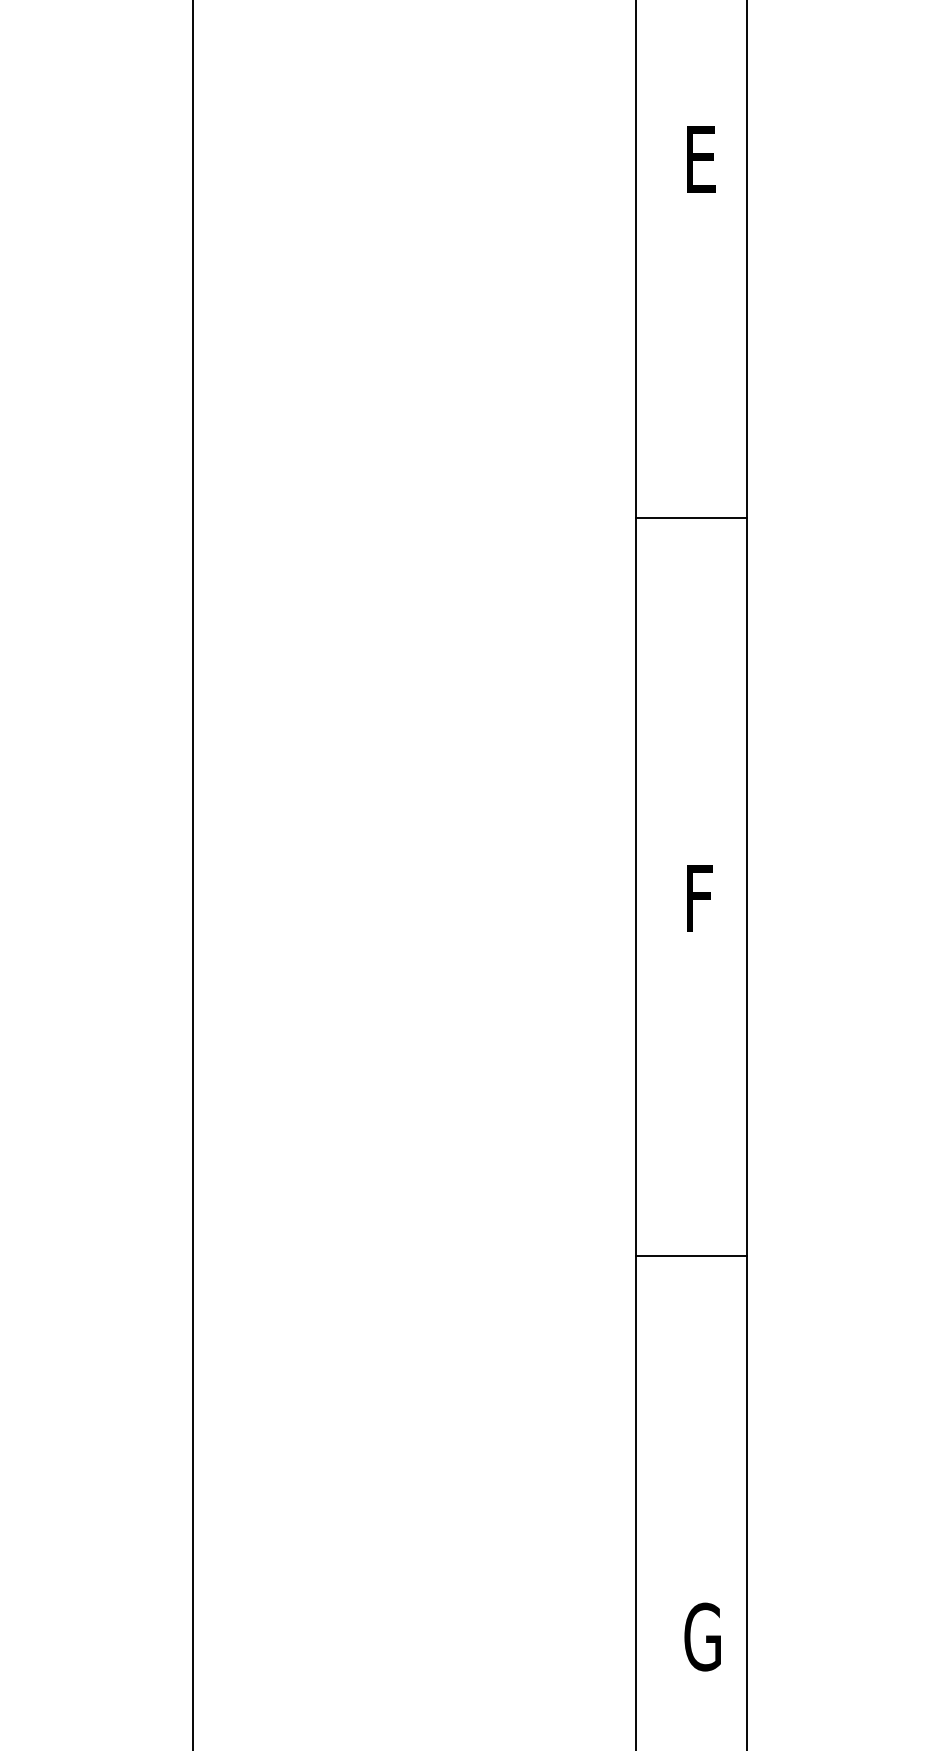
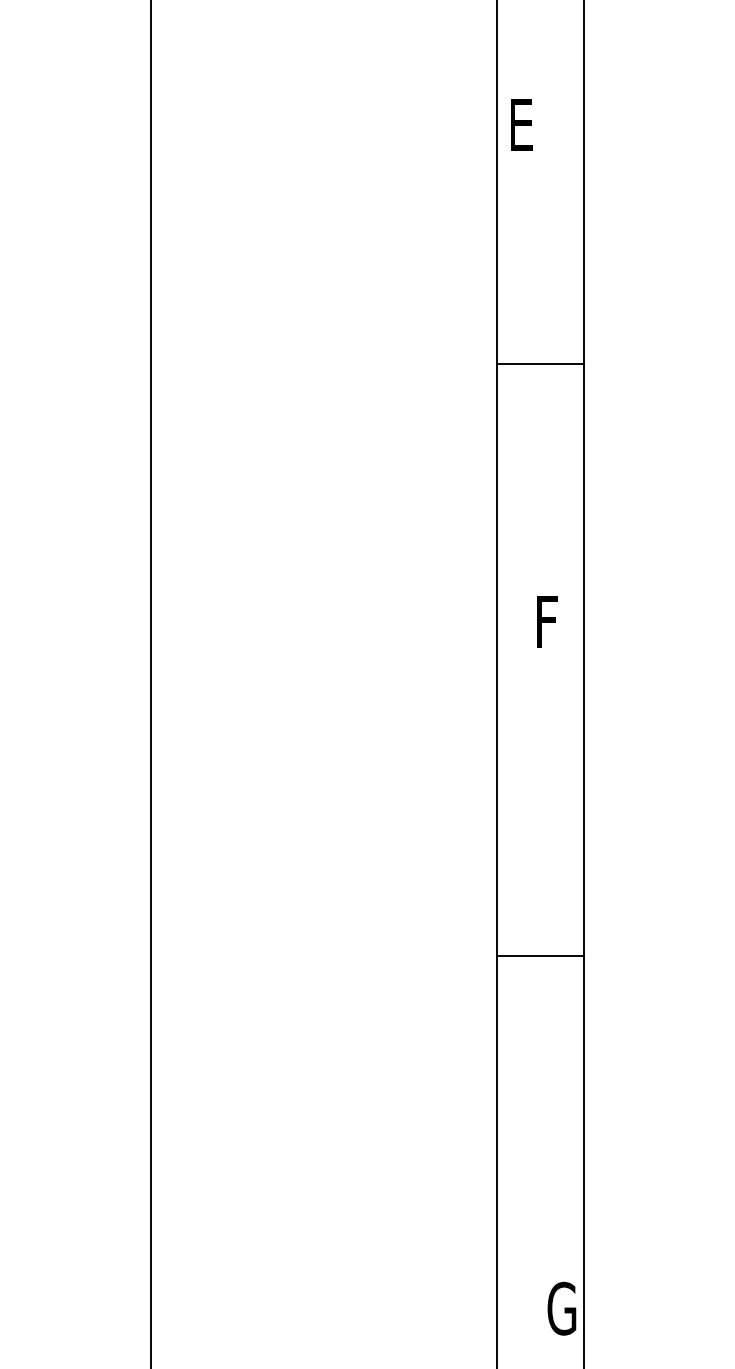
text: (701, 159) -> (521, 124), moved
line: (691, 517) -> (540, 364), moved
text: (699, 898) -> (546, 621), moved
line: (691, 1256) -> (540, 955), moved
text: (702, 1636) -> (561, 1308), moved

